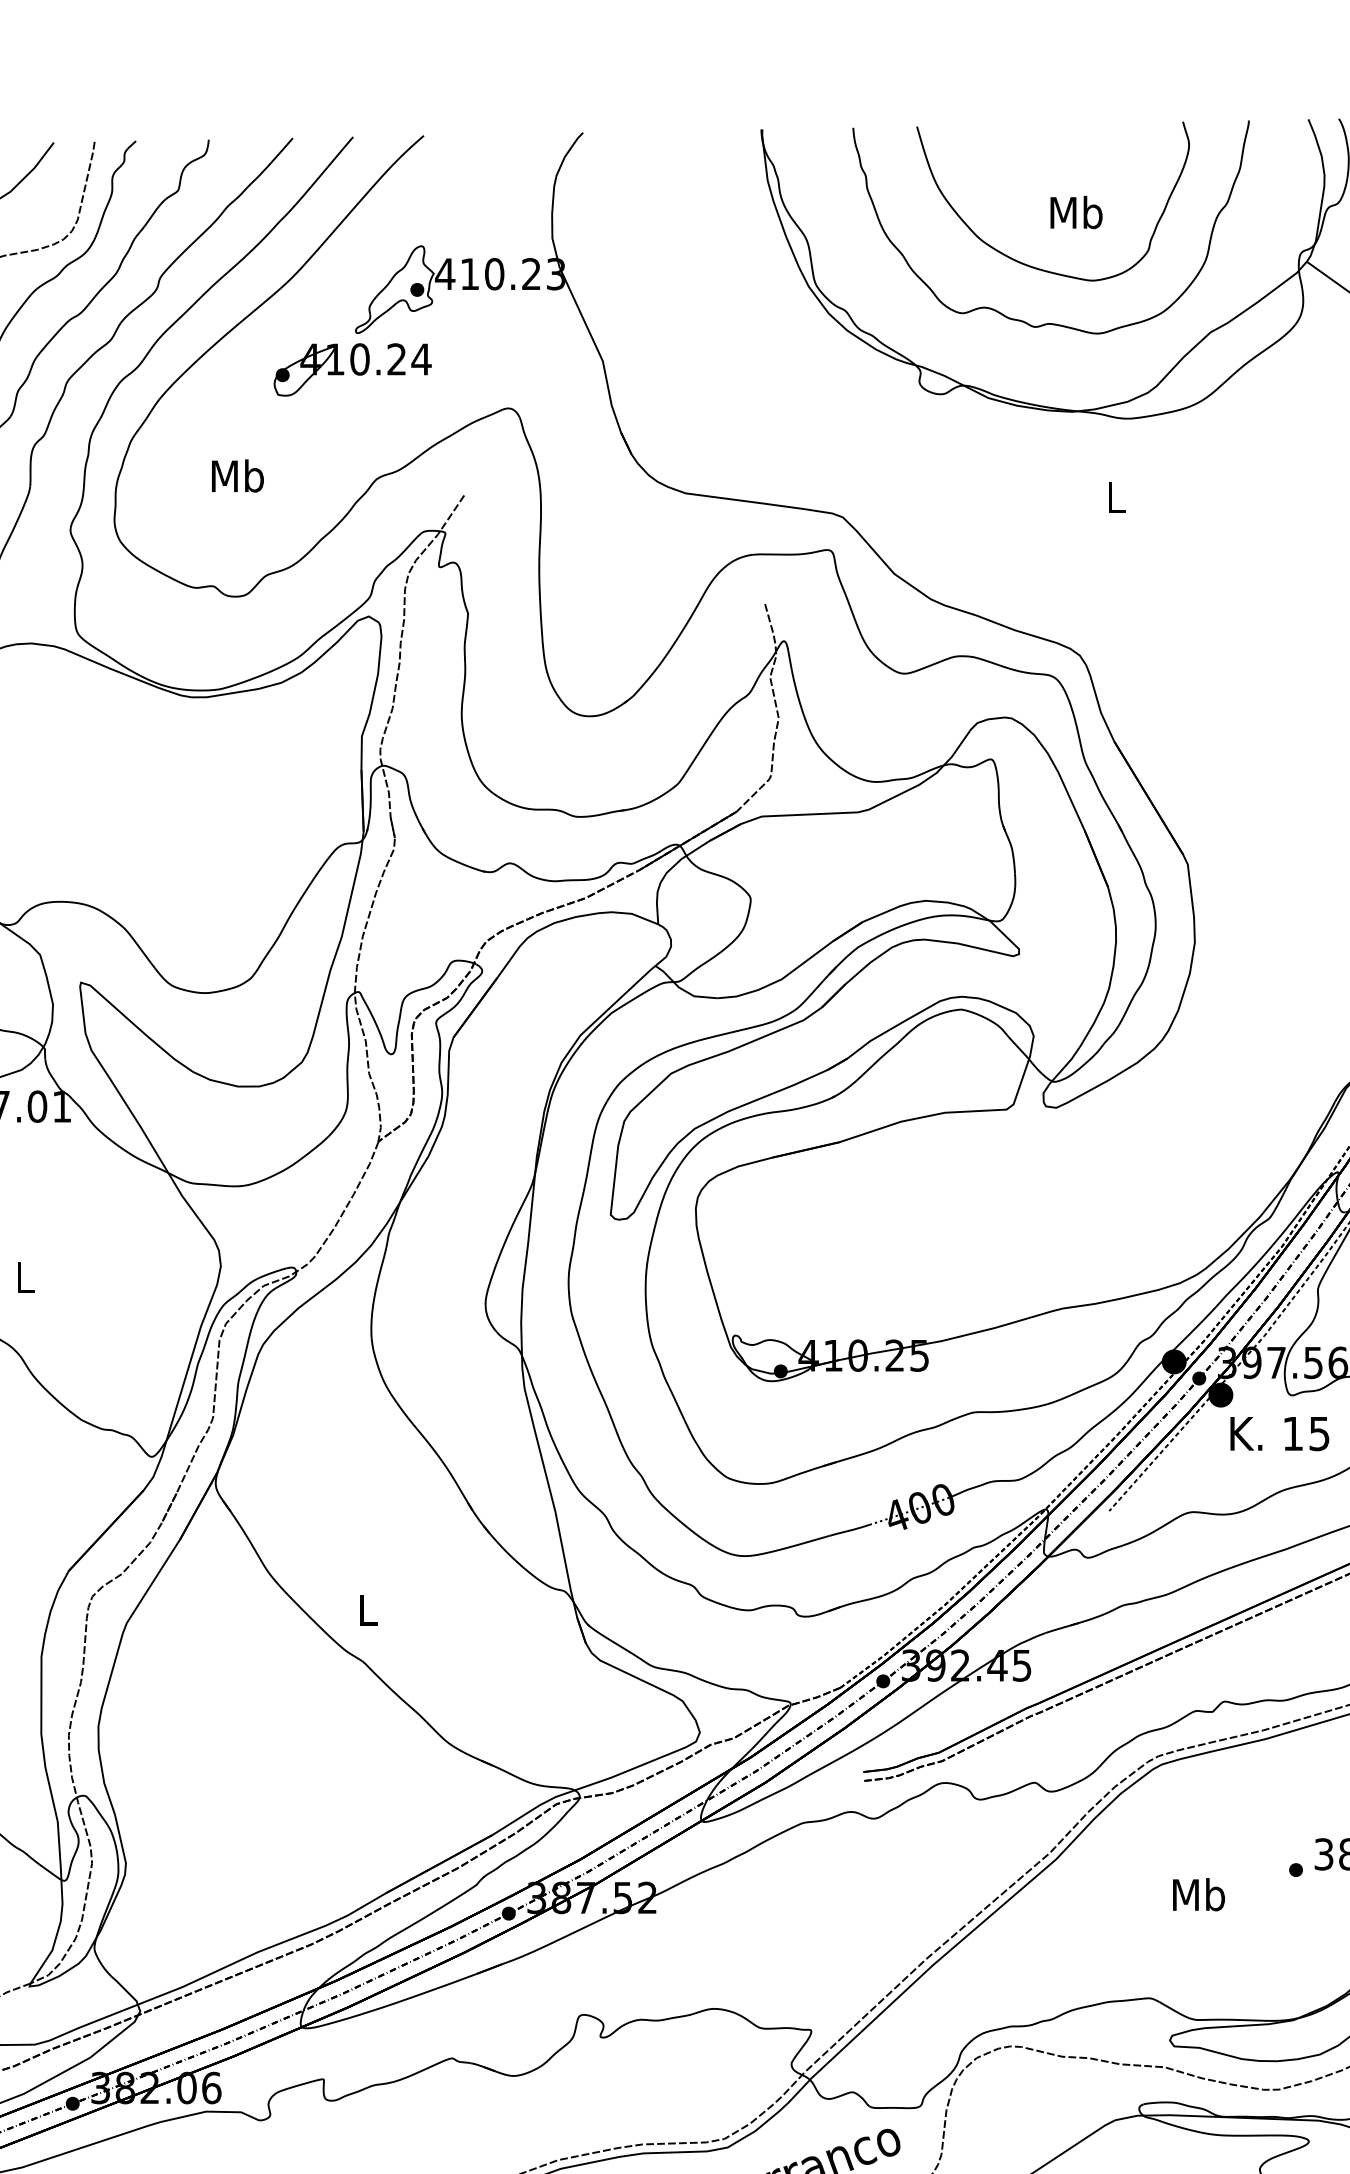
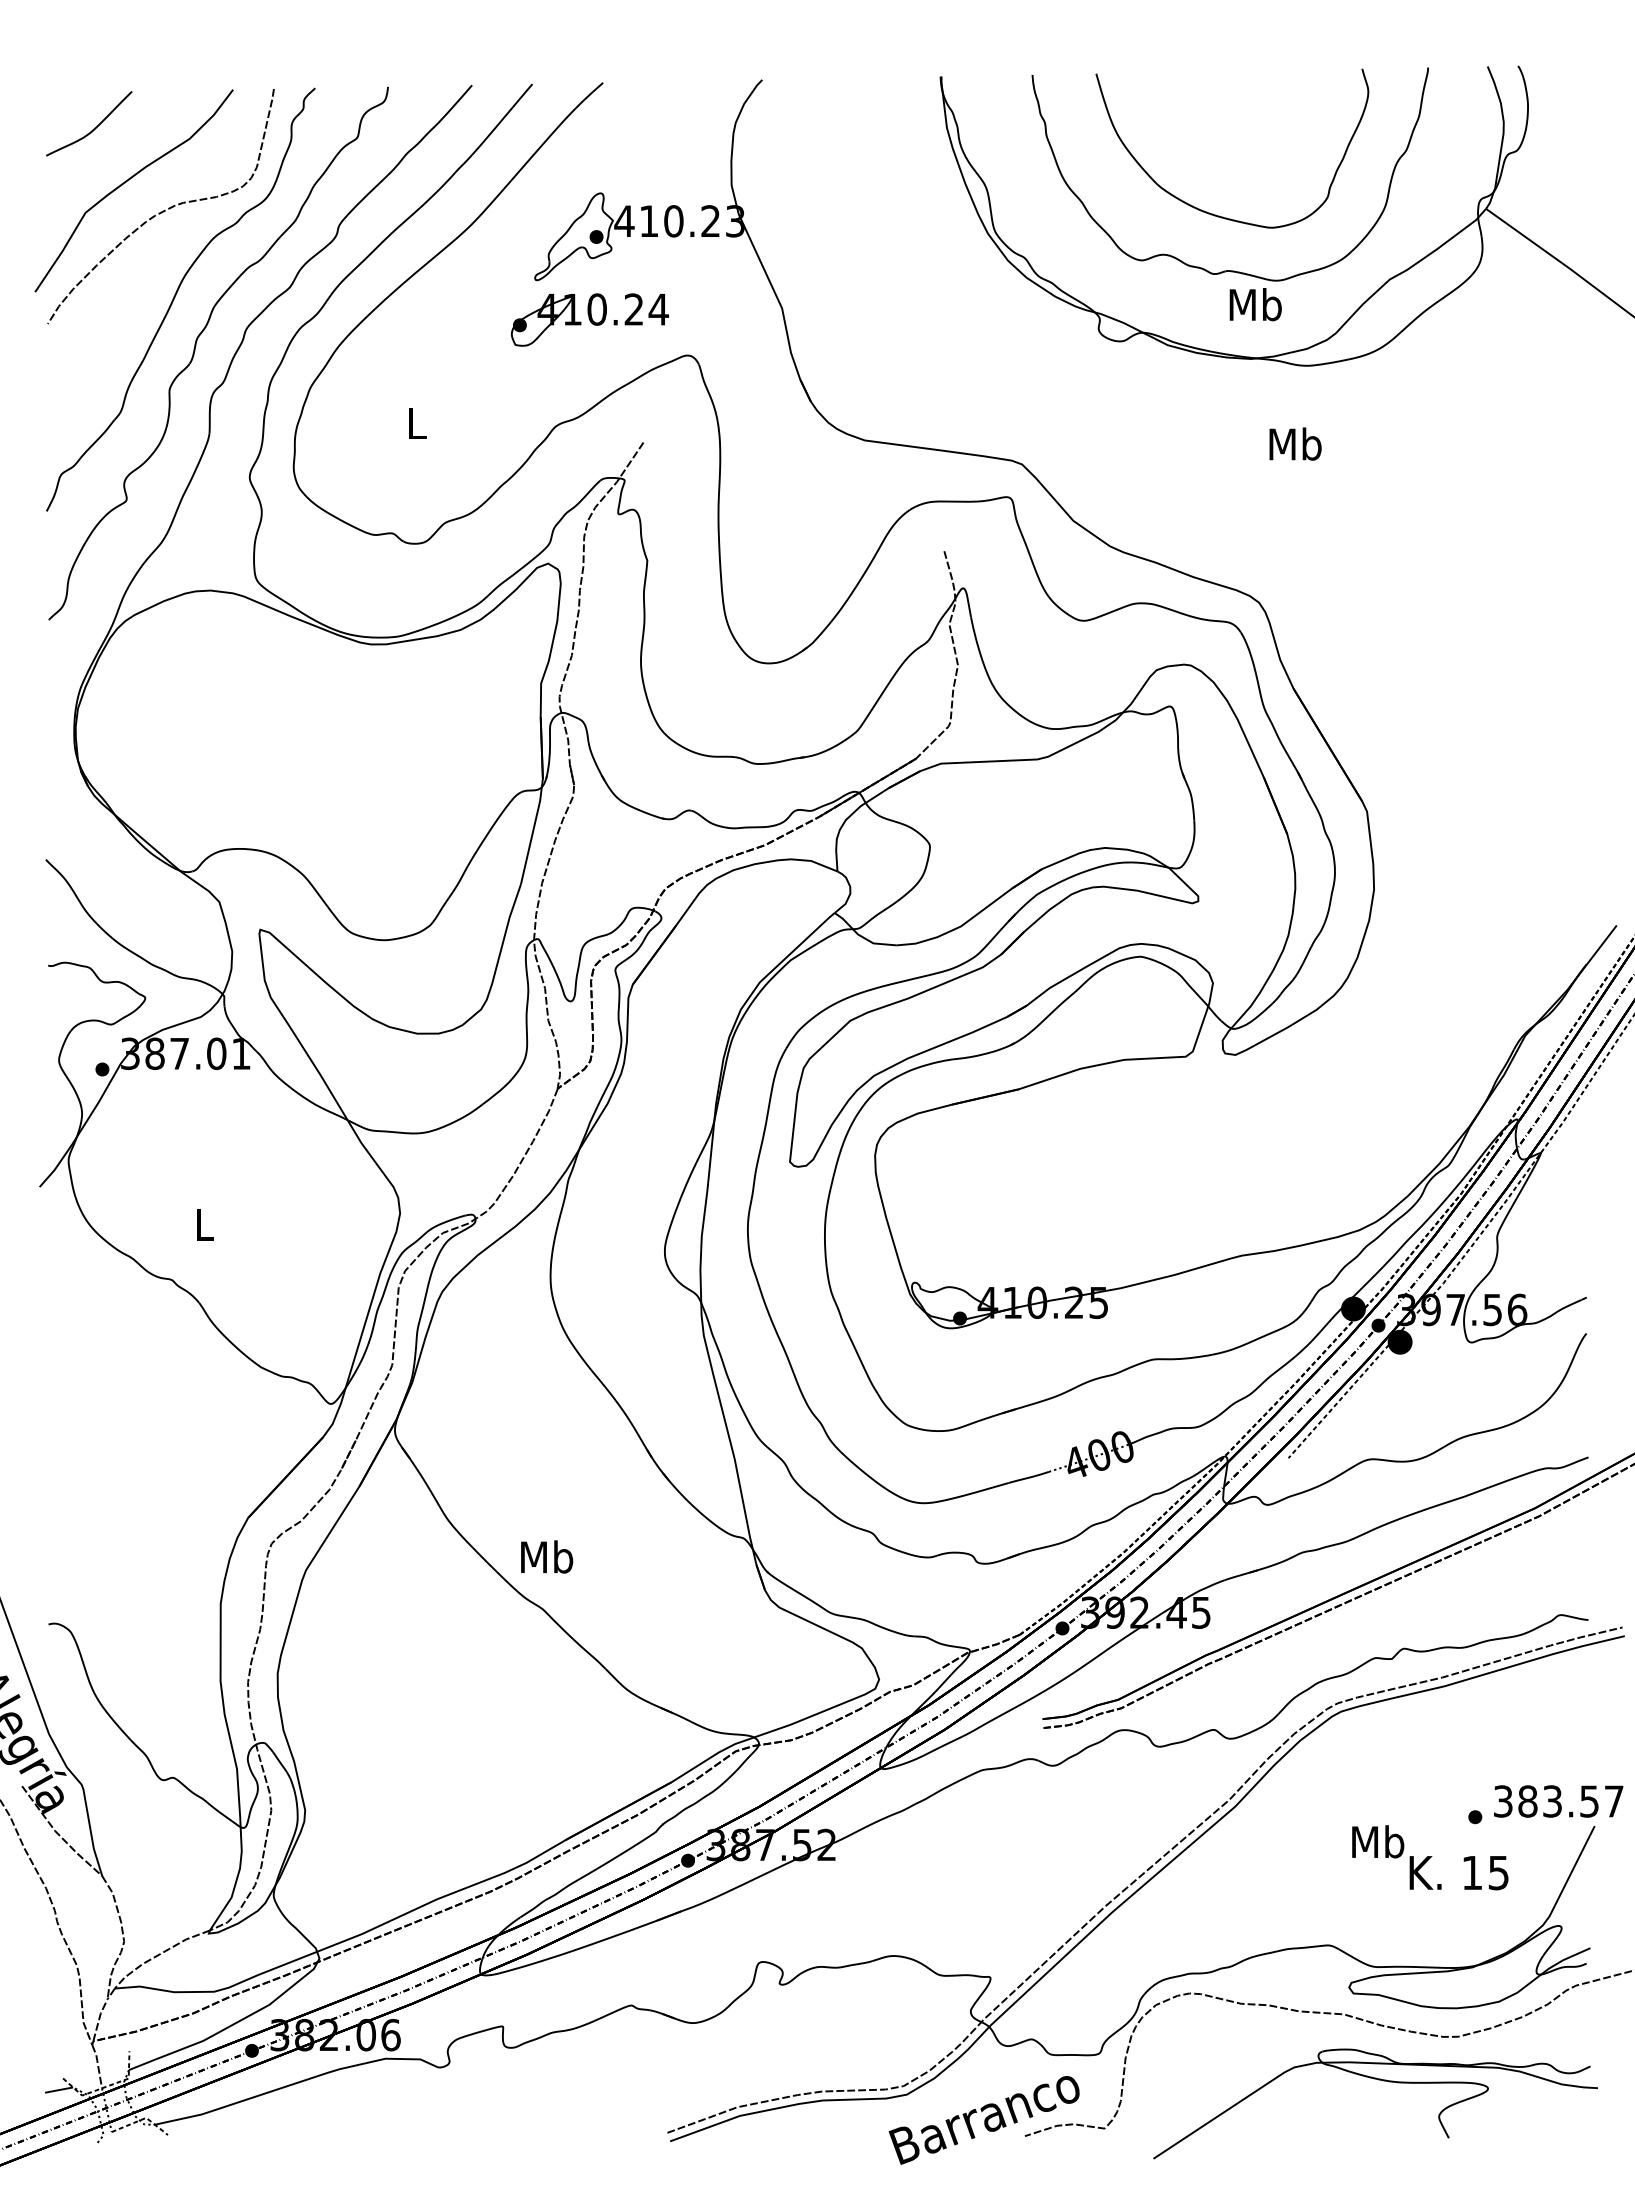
text: (1076, 212) -> (1255, 304), moved
part: (352, 369) -> (589, 319), moved
text: (238, 475) -> (417, 422), Mb -> L
text: (1116, 496) -> (1295, 443), L -> Mb
text: (1279, 1434) -> (1458, 1873), moved
text: (368, 1609) -> (547, 1556), L -> Mb

